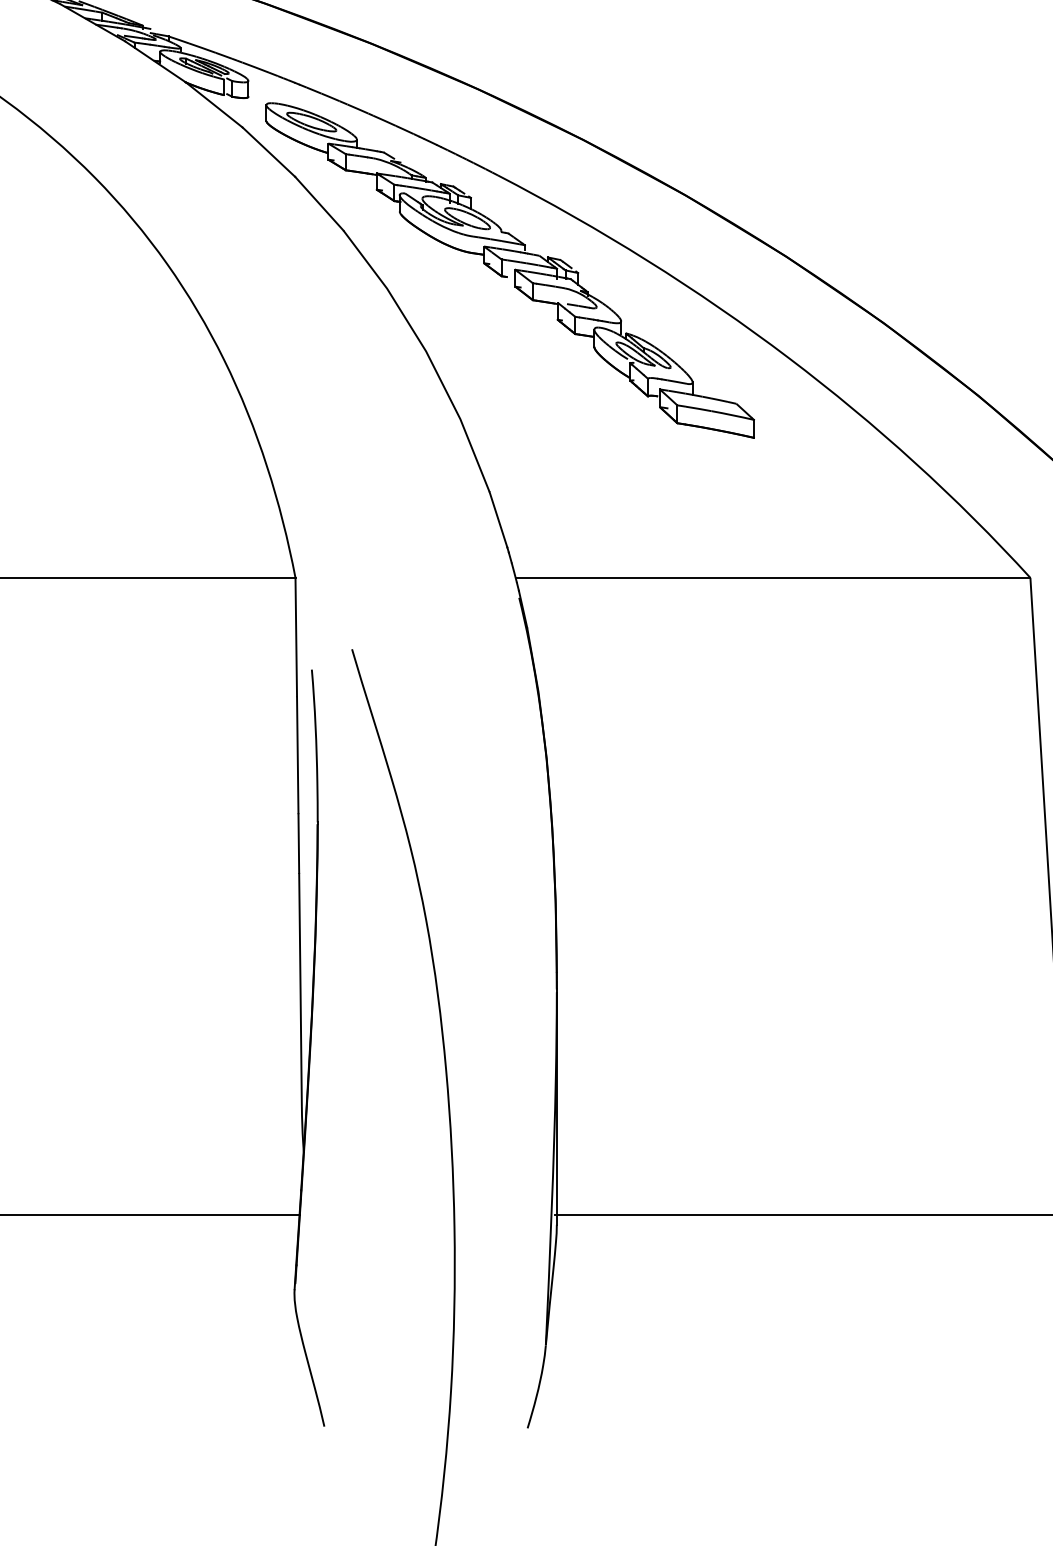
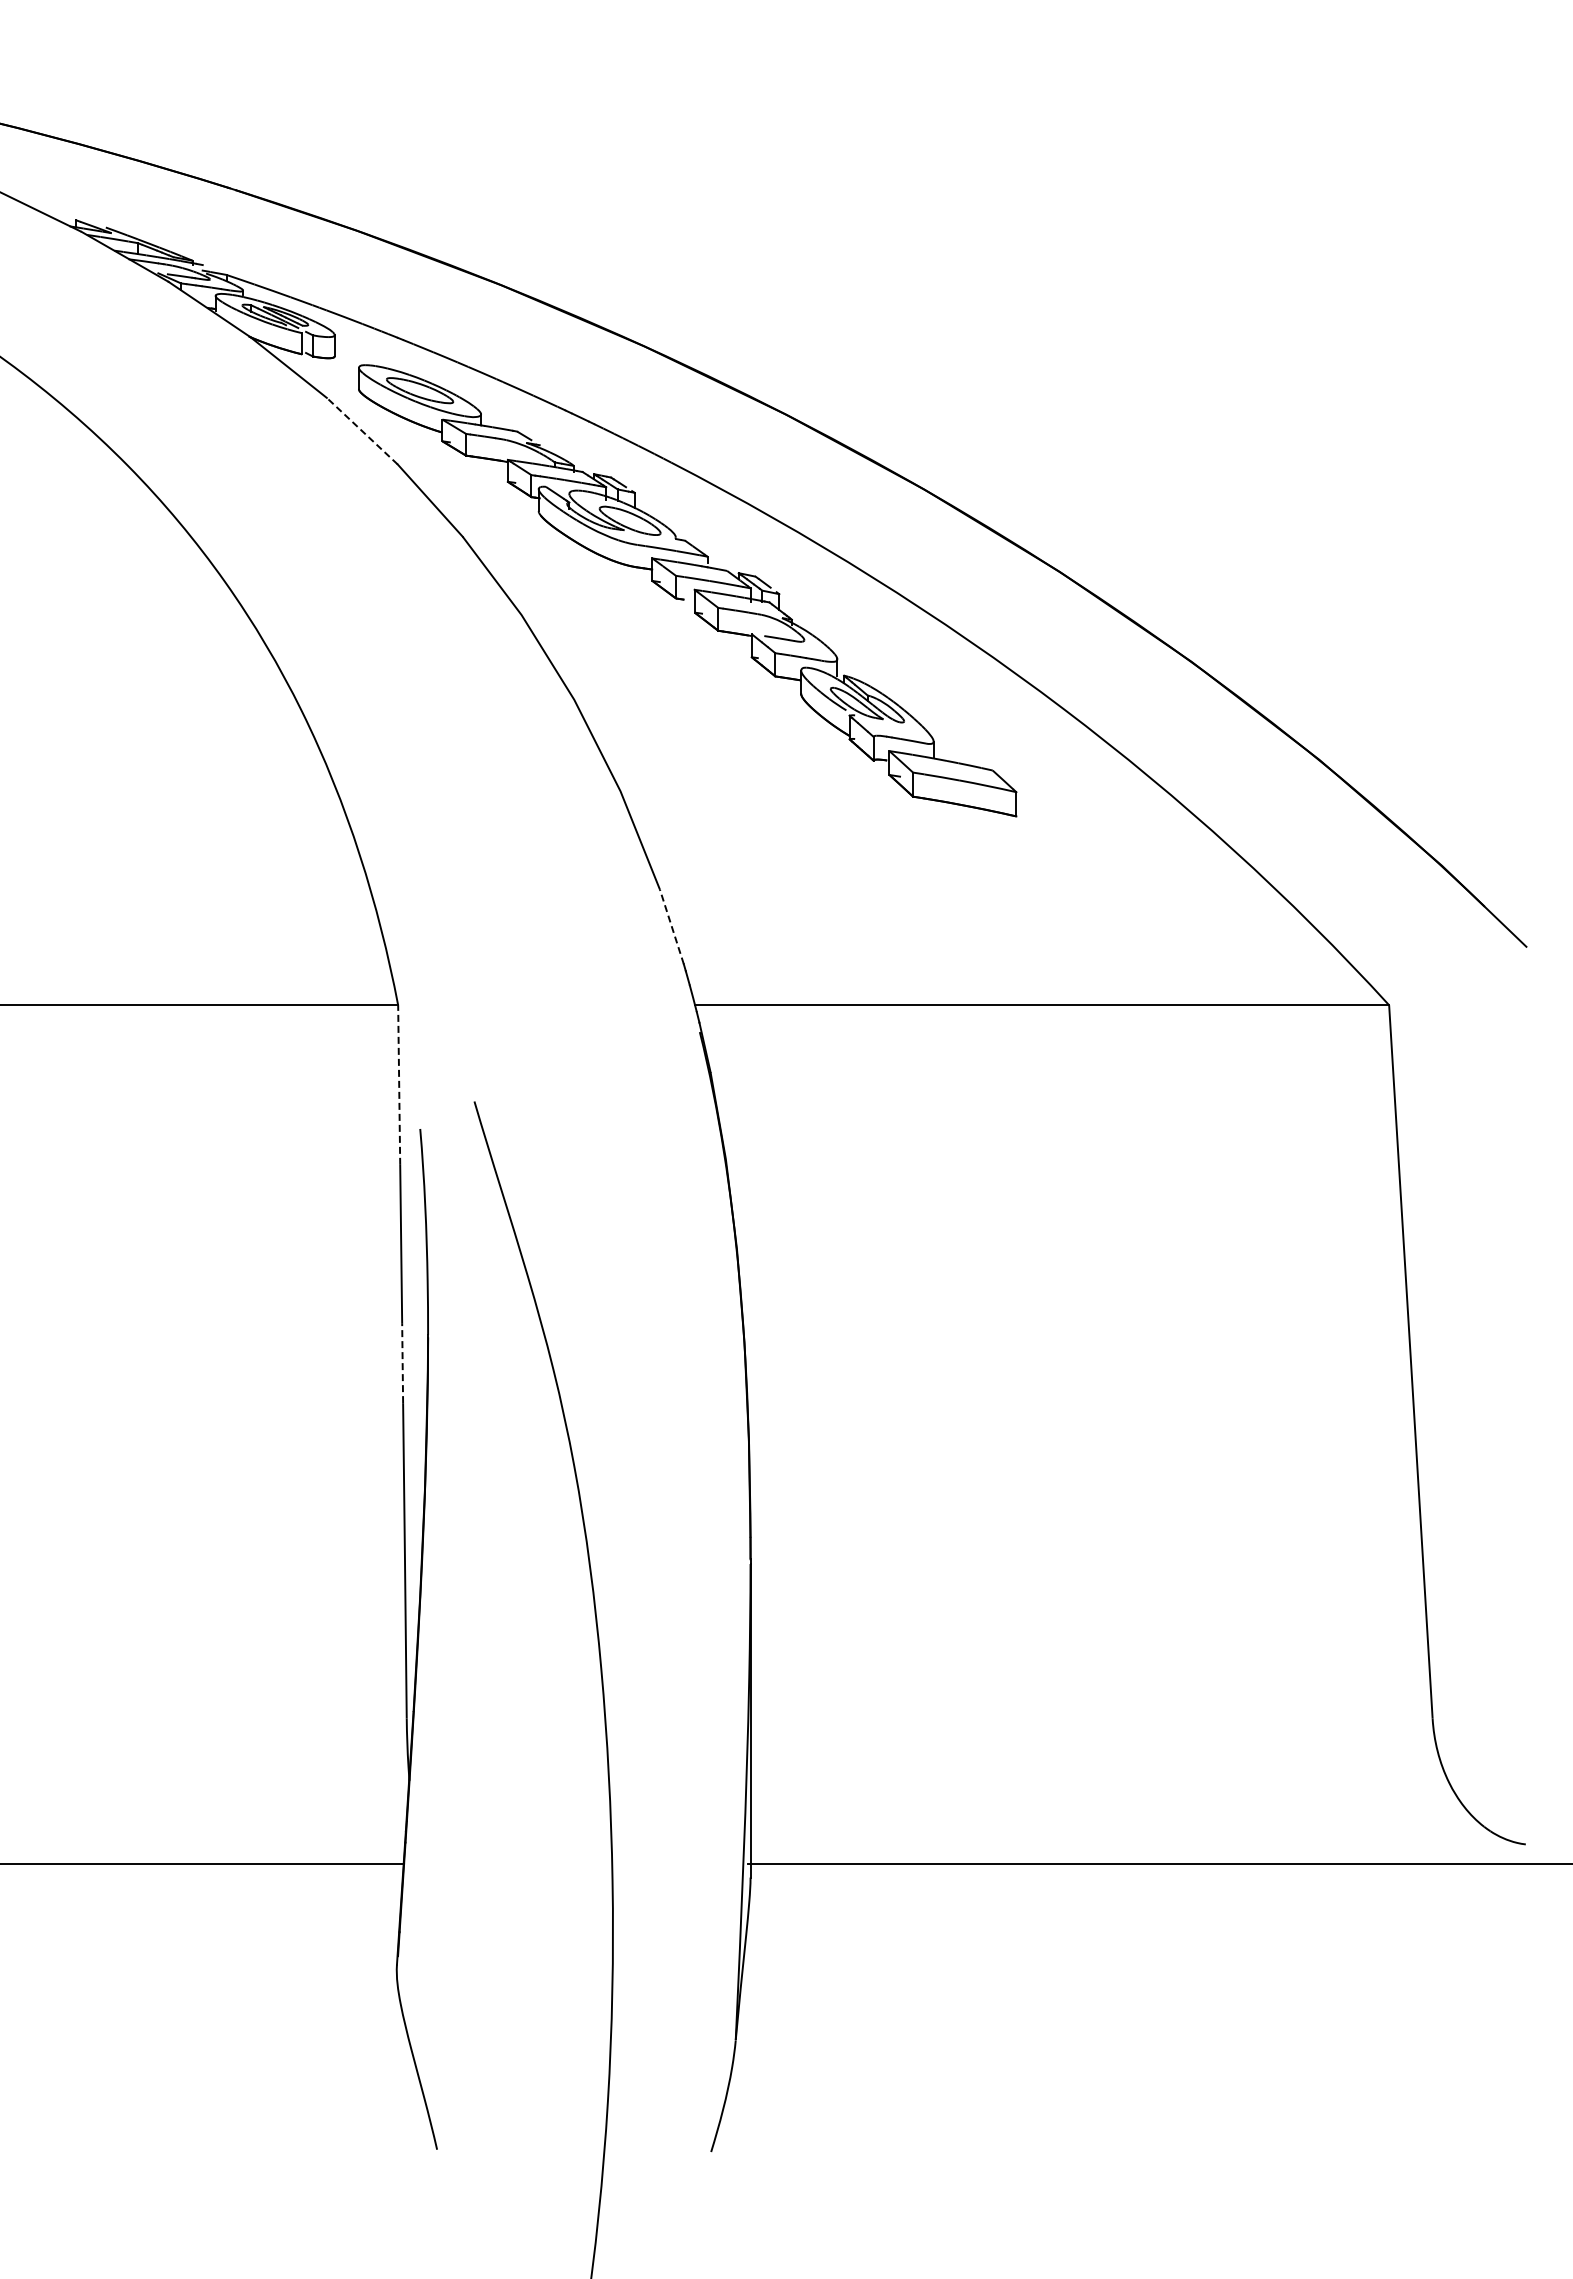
line: (269, 152) -> (362, 431), solid -> dashed
line: (498, 519) -> (671, 926), solid -> dashed
line: (296, 637) -> (399, 1085), solid -> dashed
line: (298, 843) -> (402, 1363), solid -> dashed

